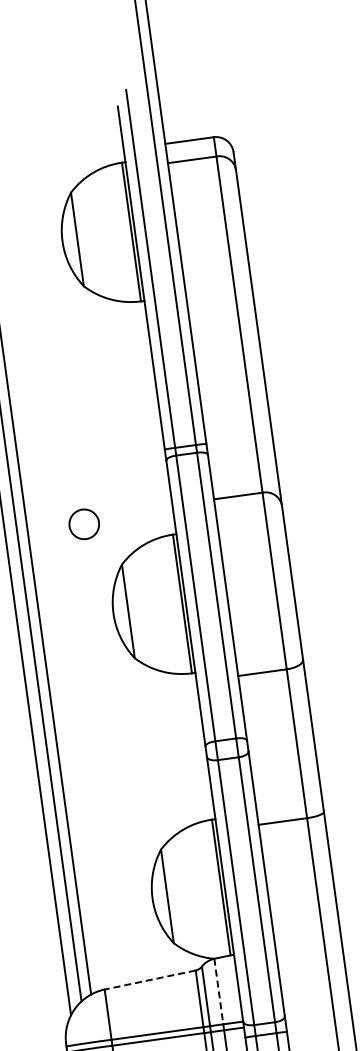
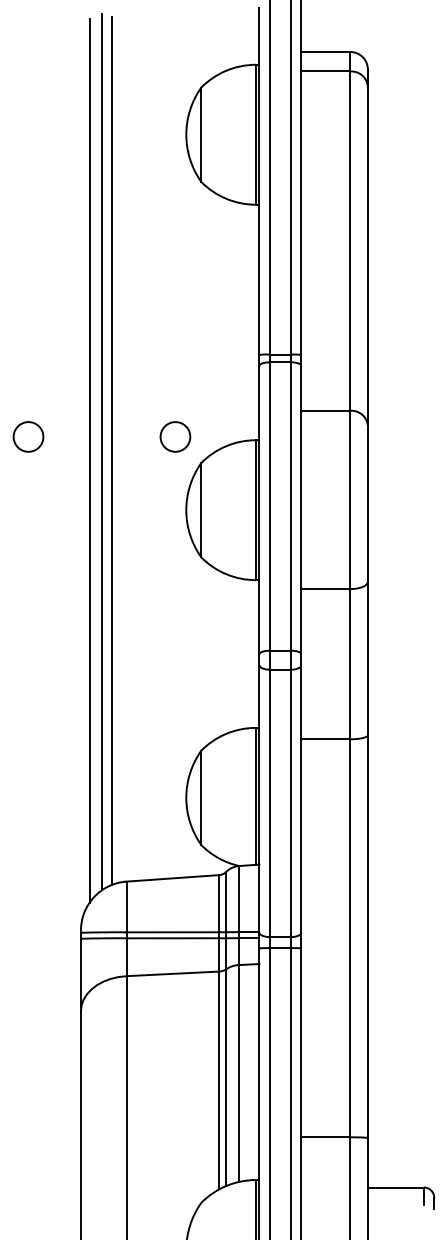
circle: (84, 523) -> (175, 436), moved
line: (149, 980) -> (172, 878), dashed -> solid
line: (219, 991) -> (239, 899), dashed -> solid

